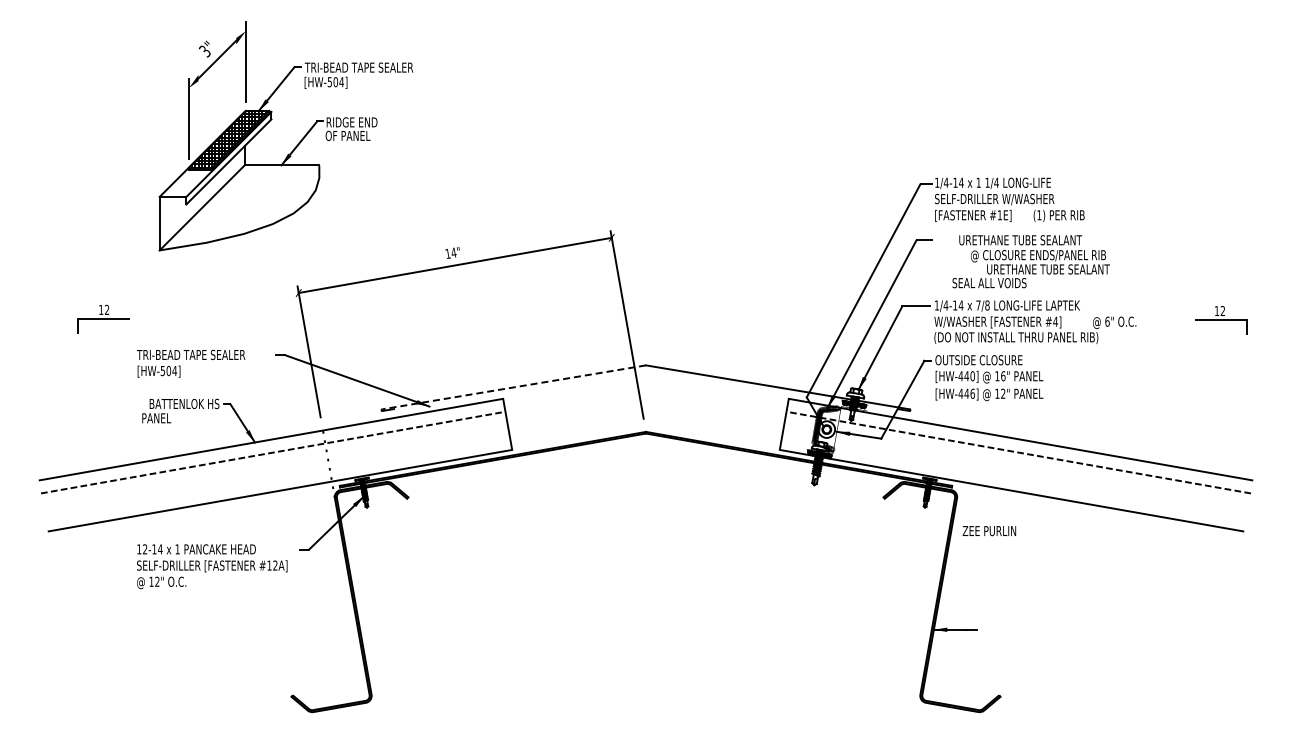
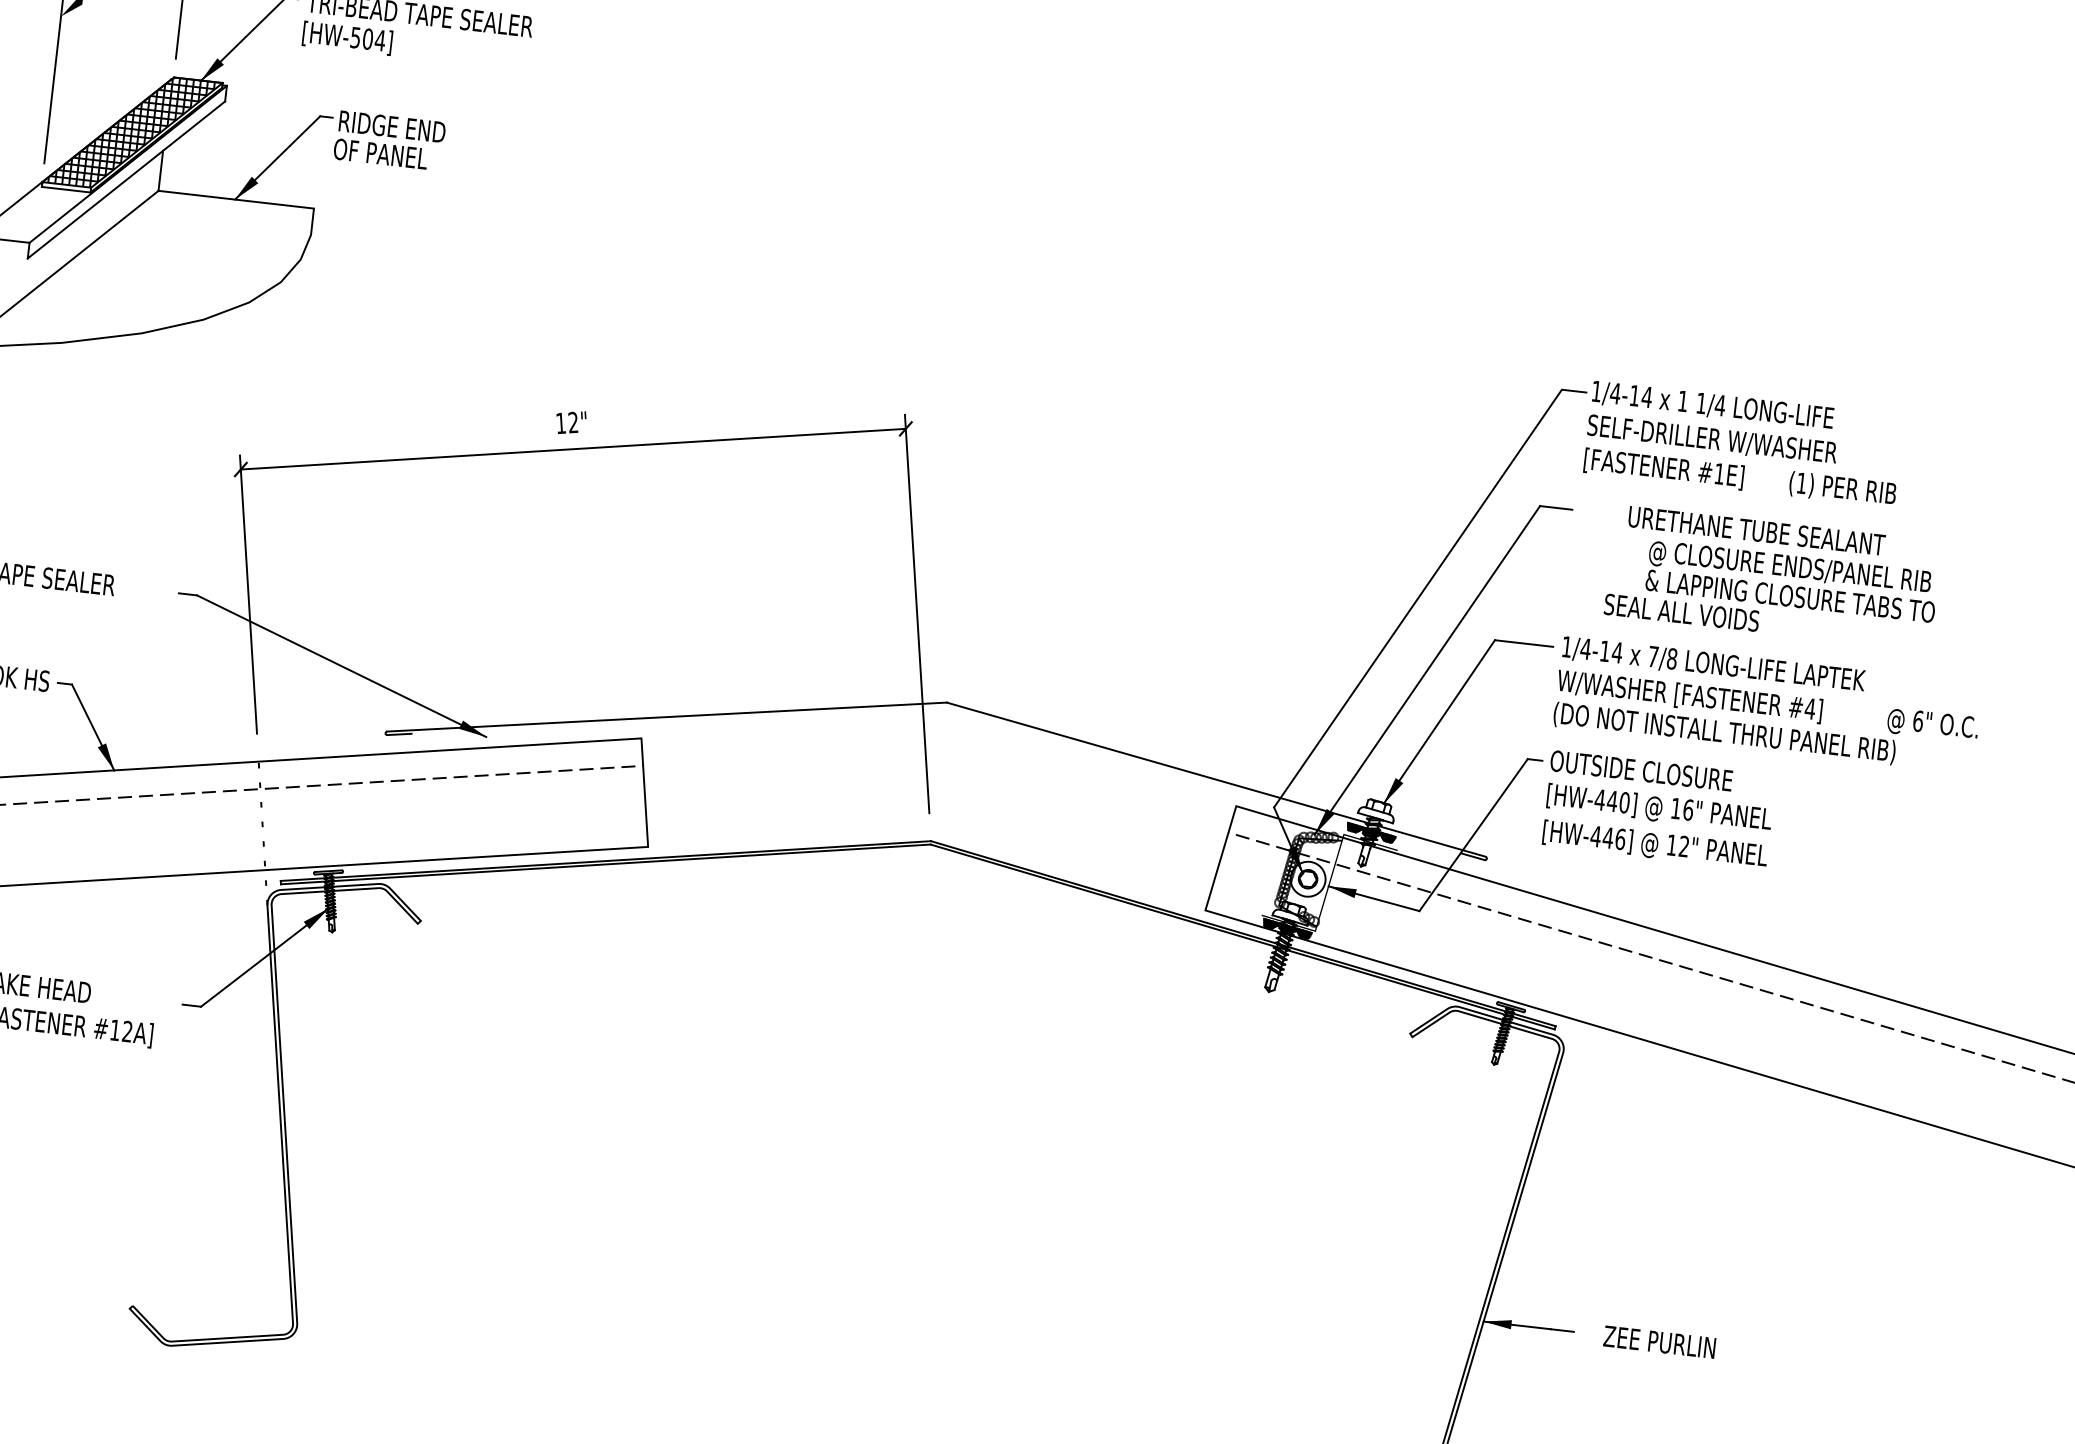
text: (453, 252) -> (572, 421), 14" -> 12"
text: (1039, 269) -> (1789, 596), URETHANE TUBE SEALANT -> & LAPPING CLOSURE TABS TO
line: (514, 387) -> (667, 717), dashed -> solid
text: (989, 531) -> (1659, 1343), moved

